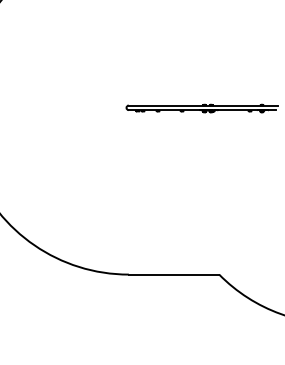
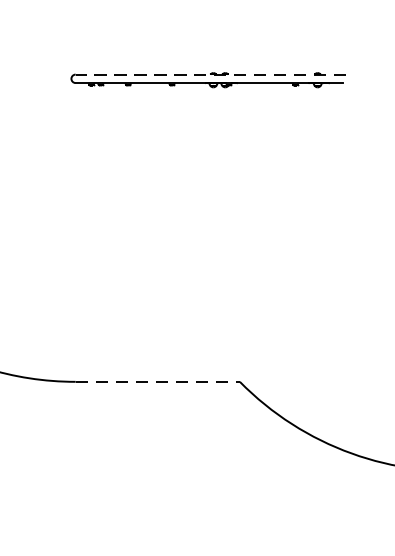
line: (202, 105) -> (209, 74), solid -> dashed
line: (174, 274) -> (158, 381), solid -> dashed

